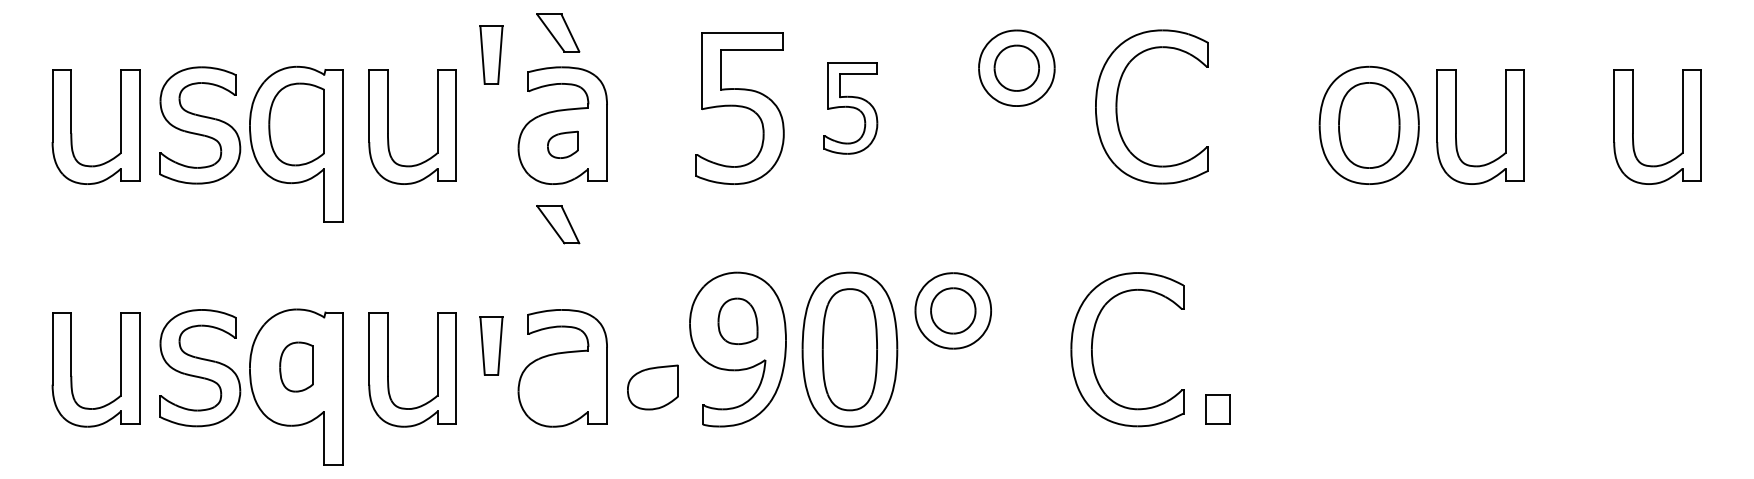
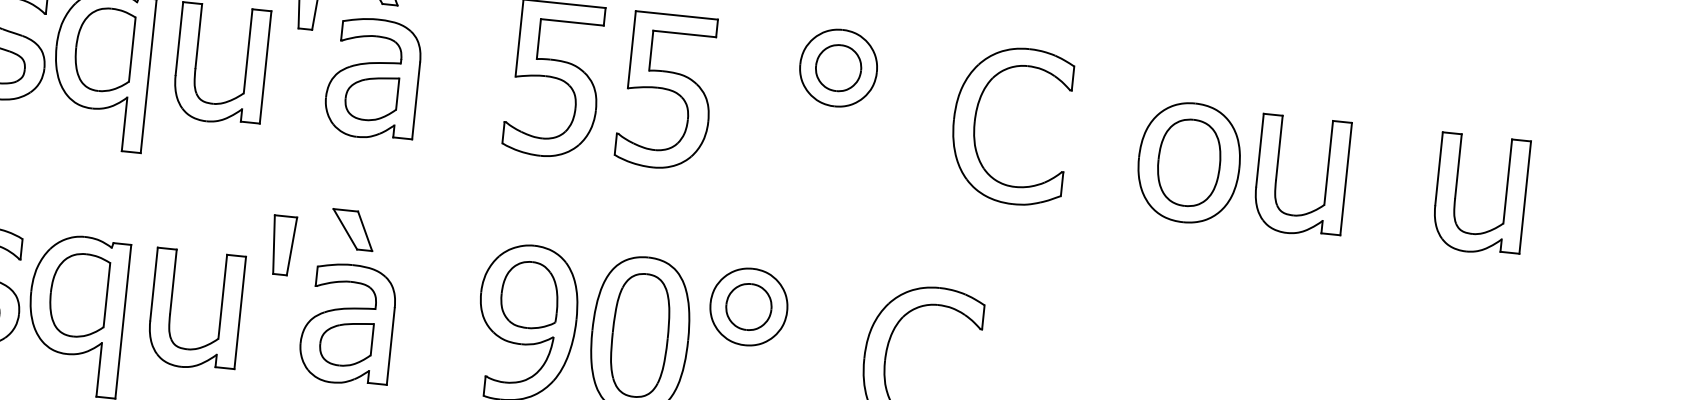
part: (1117, 106) -> (975, 121), moved
part: (850, 108) -> (666, 91), size x1.67
part: (562, 144) -> (370, 97), size x1.67
part: (558, 224) -> (353, 229), moved
part: (737, 321) -> (529, 295), size x1.43
part: (491, 345) -> (283, 245), moved
part: (296, 366) -> (78, 294), size x1.67
part: (652, 387) -> (345, 343), moved

